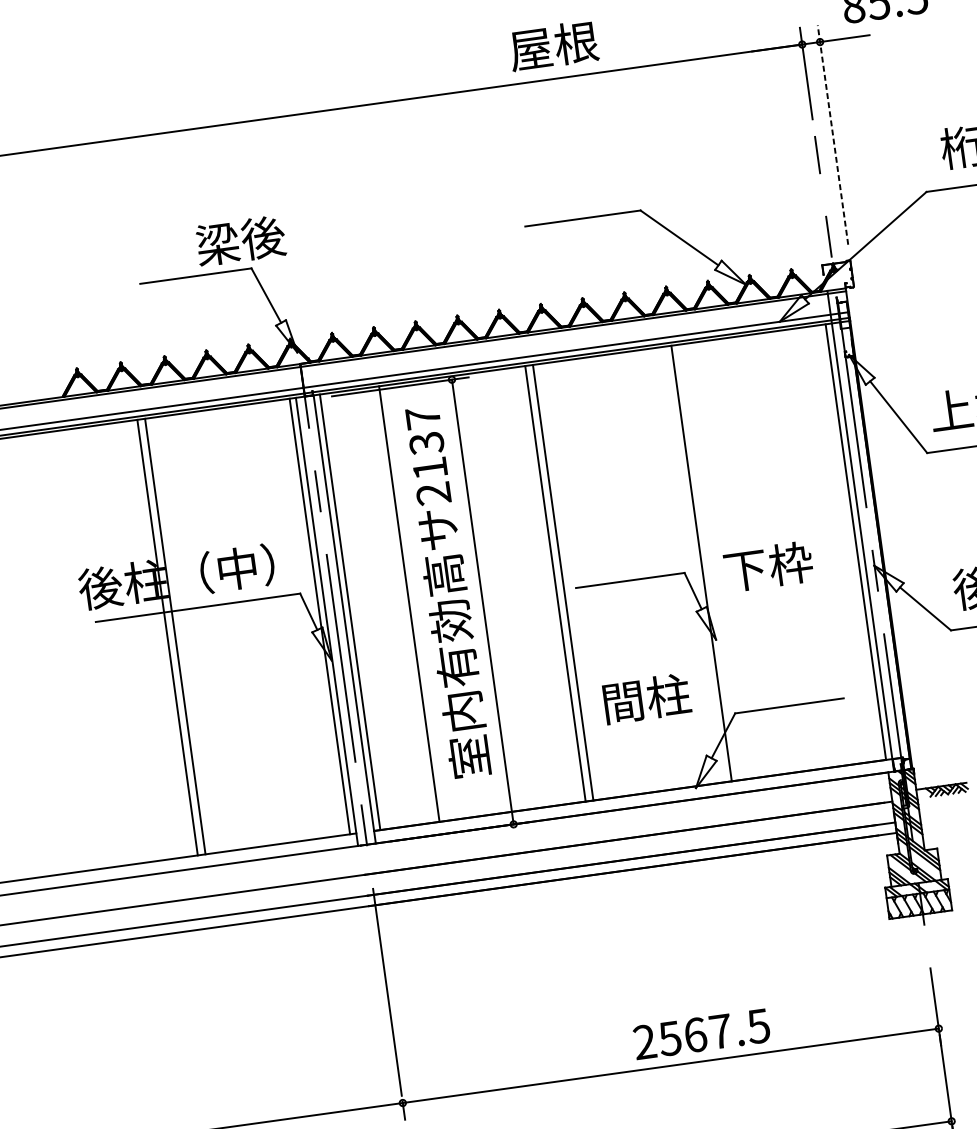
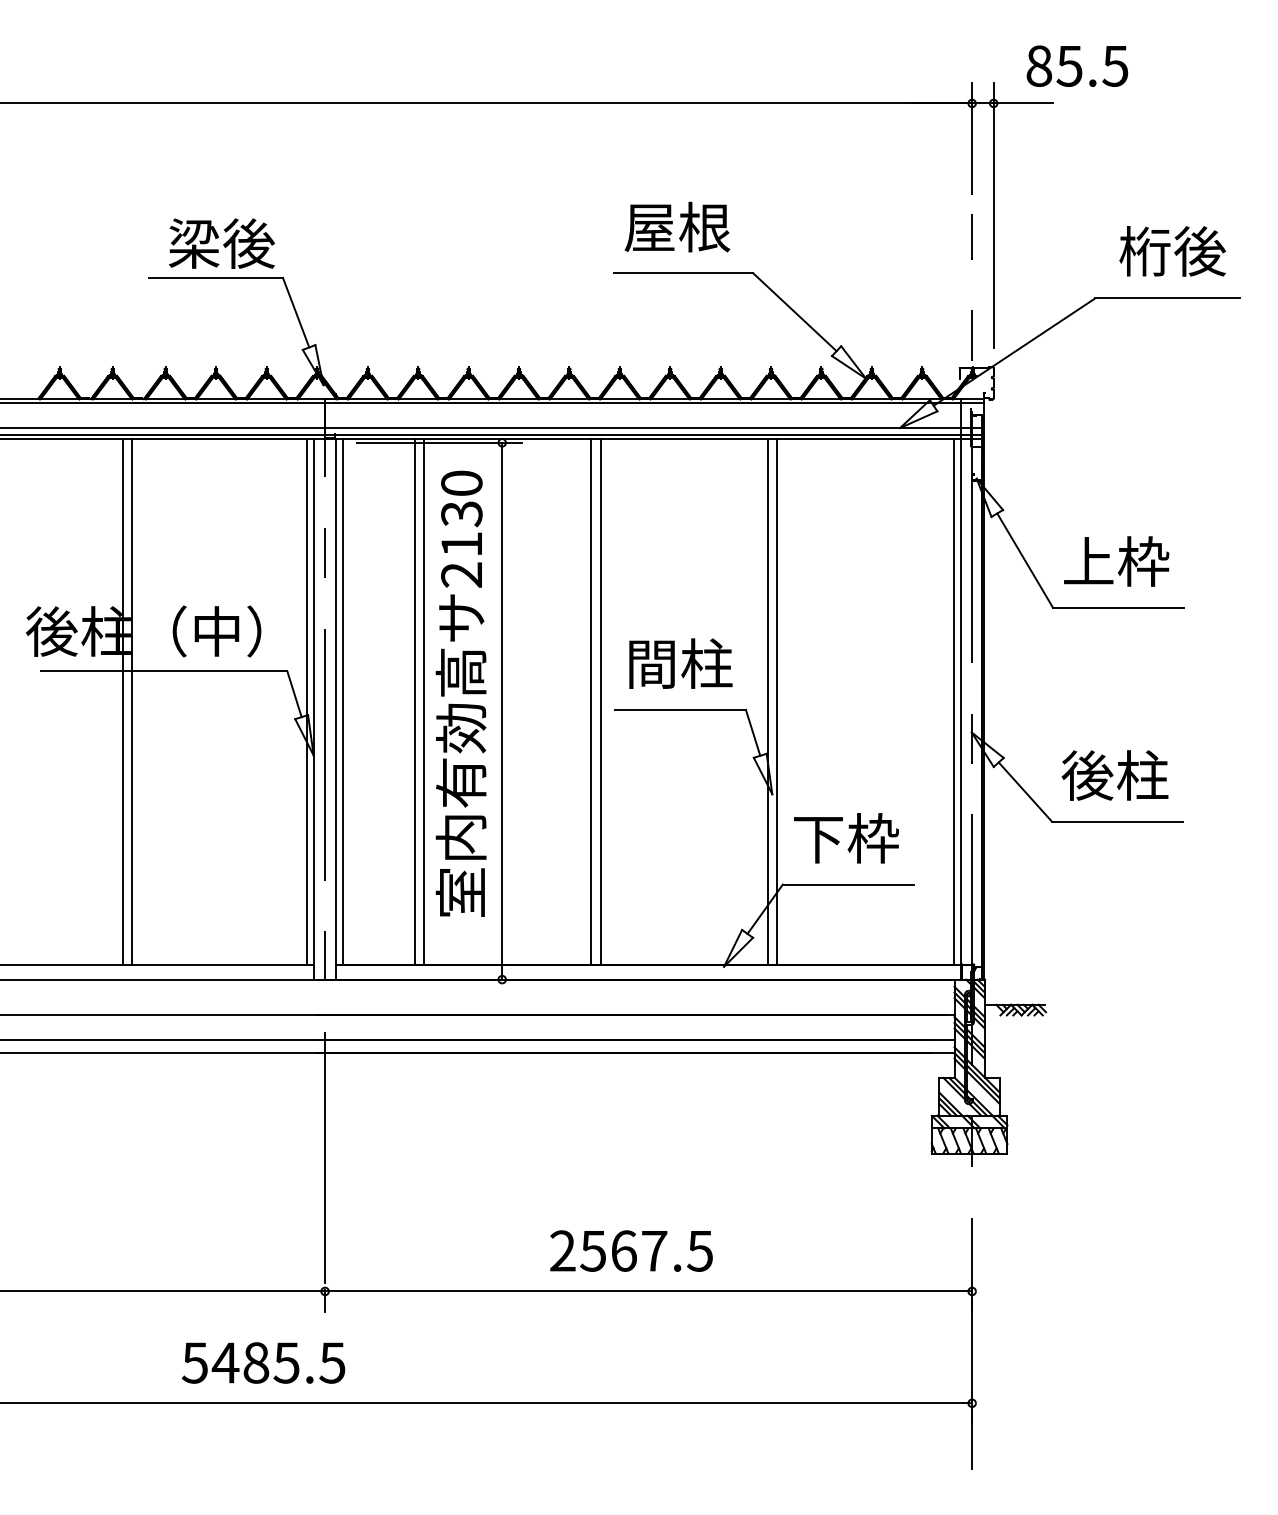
text: (553, 45) -> (677, 226), moved
line: (832, 134) -> (993, 215), dashed -> solid
text: (240, 240) -> (221, 243), moved
text: (422, 417) -> (461, 482), 2137 -> 2130
line: (708, 562) -> (776, 701), added
text: (768, 566) -> (846, 838), moved
line: (417, 602) -> (424, 701), added
text: (646, 698) -> (680, 663), moved
text: (701, 1033) -> (631, 1250), moved

